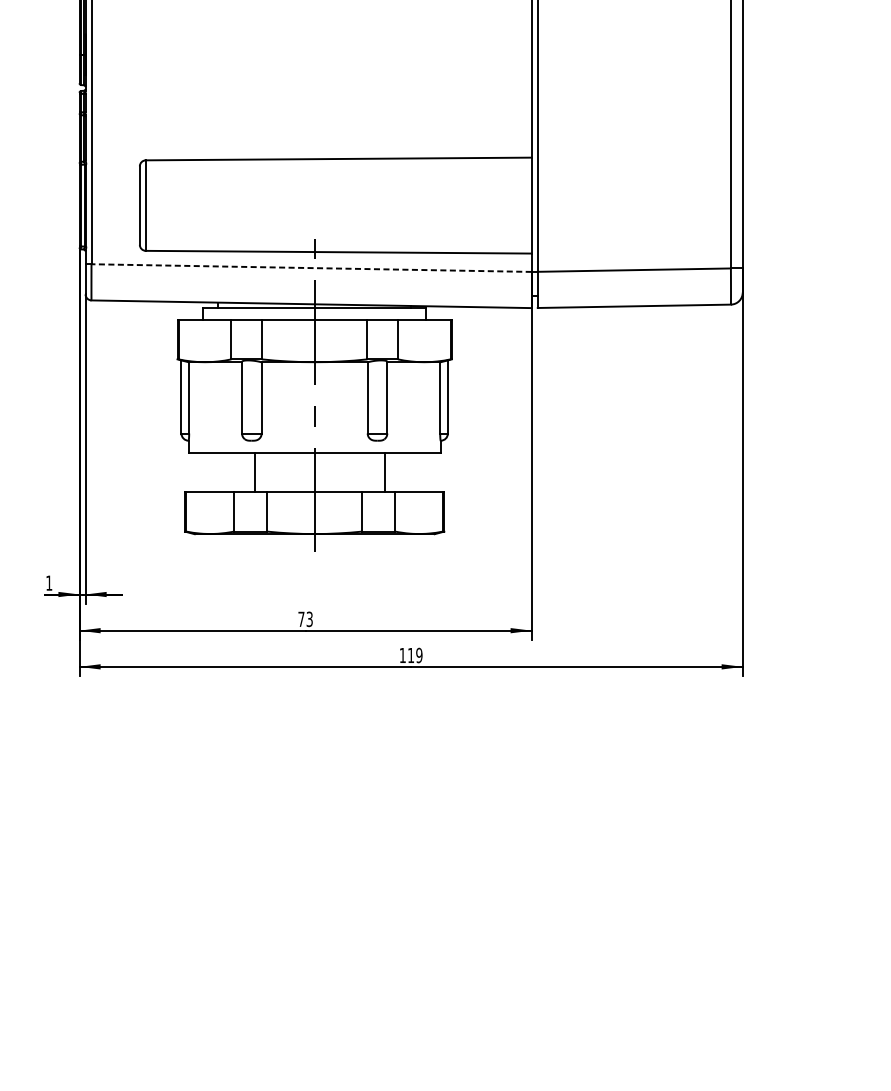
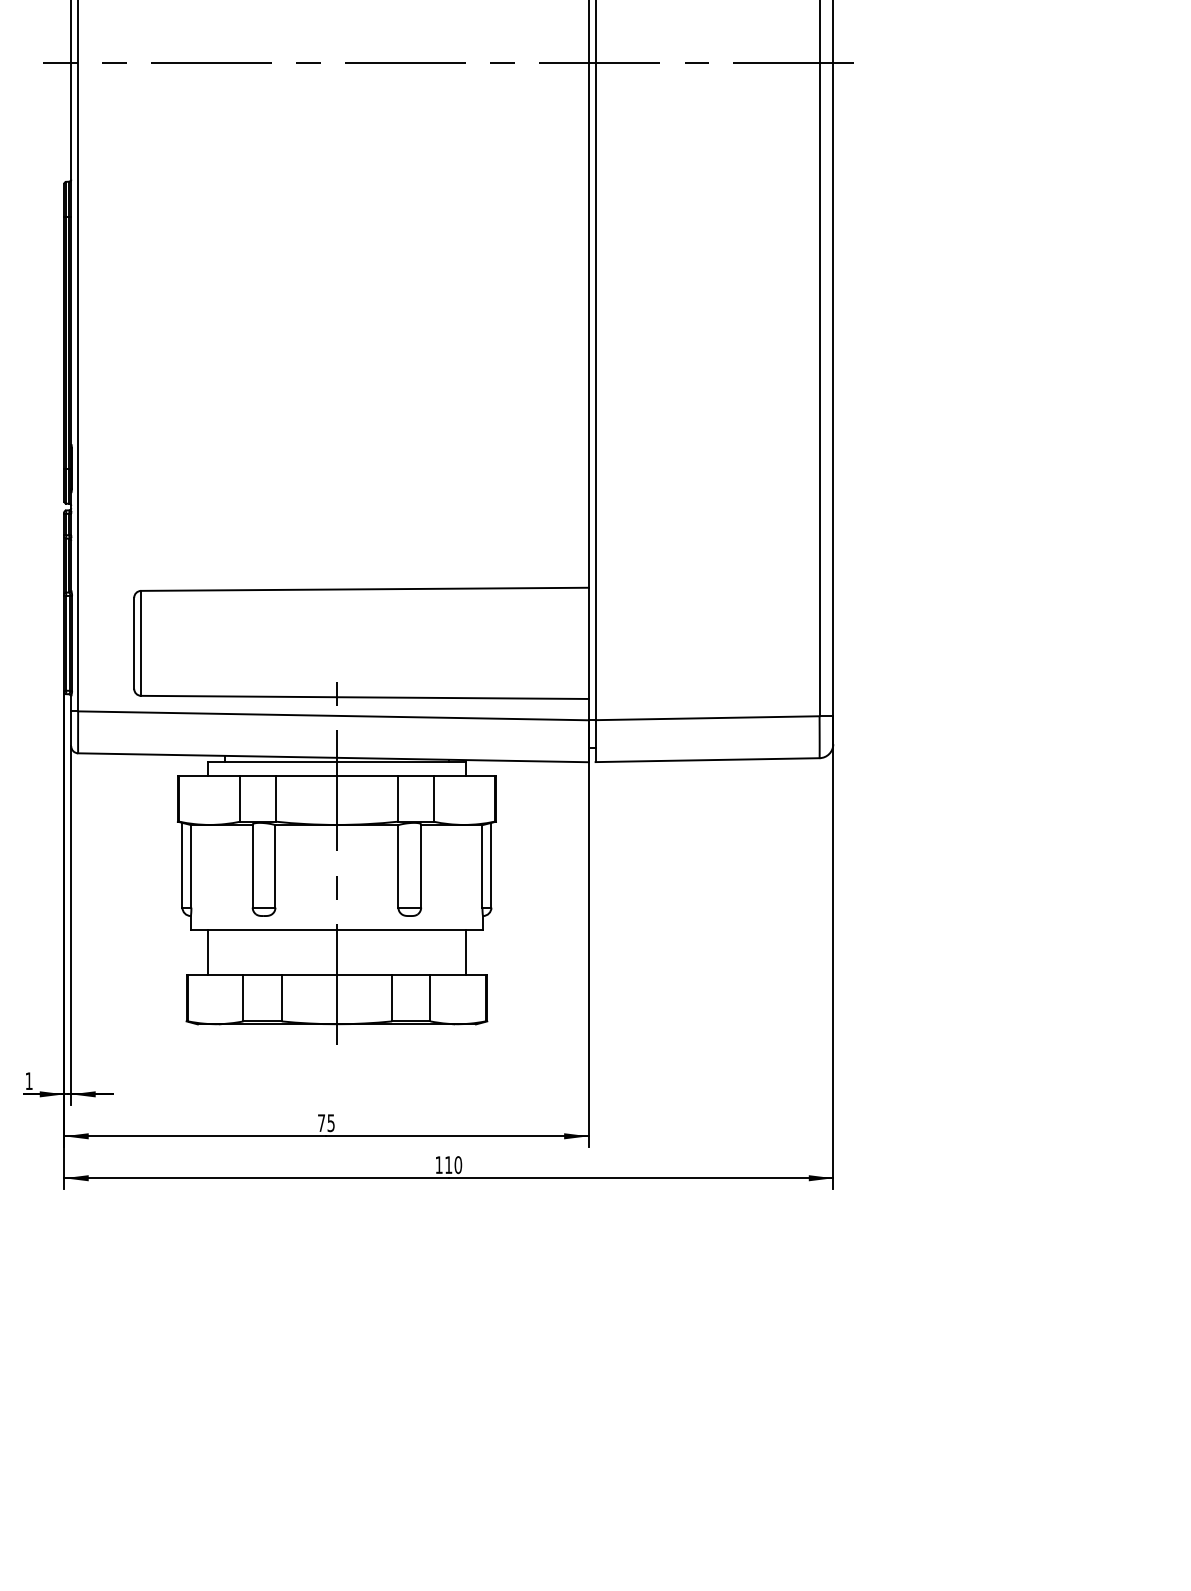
line: (310, 267) -> (332, 715), dashed -> solid
line: (254, 472) -> (207, 952), moved
line: (385, 472) -> (466, 952), moved
text: (309, 618) -> (331, 1122), 73 -> 75
text: (418, 655) -> (457, 1165), 119 -> 110

